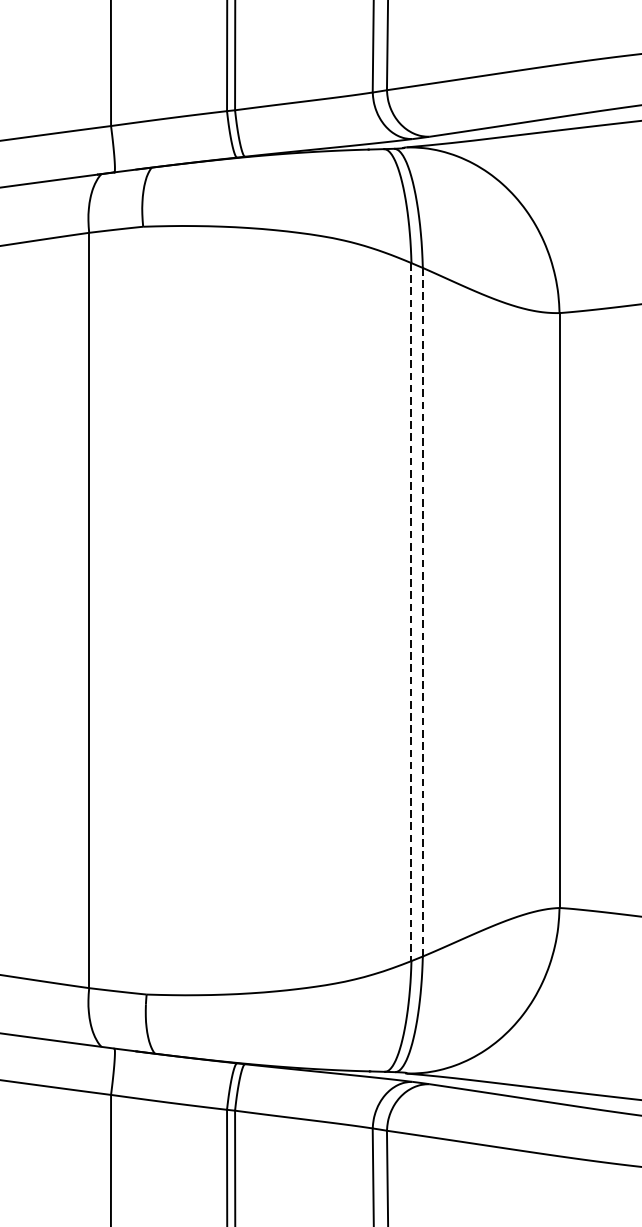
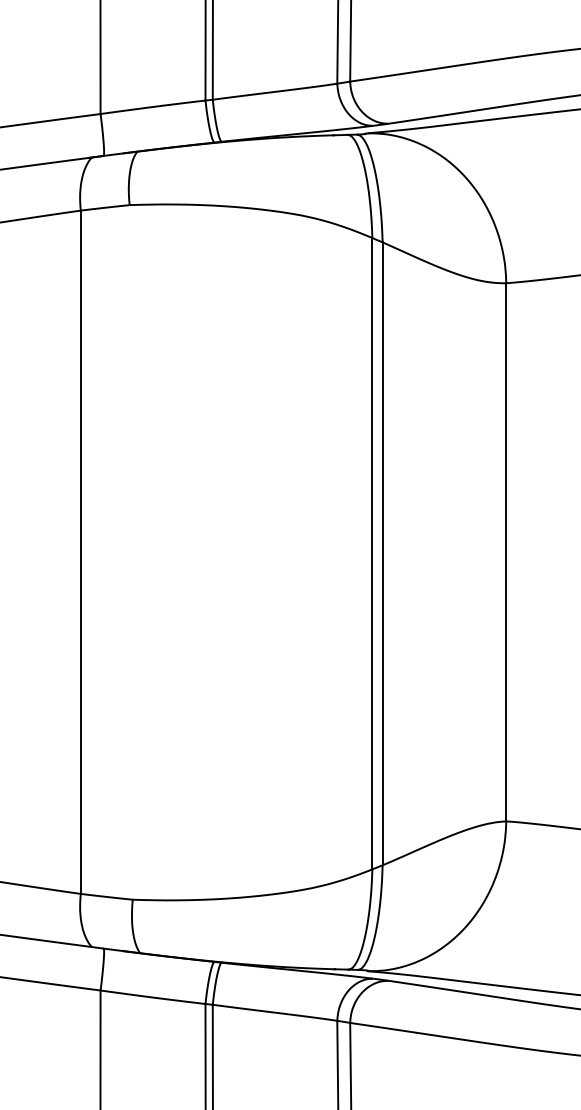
line: (411, 611) -> (372, 553), dashed -> solid
line: (422, 611) -> (382, 553), dashed -> solid

